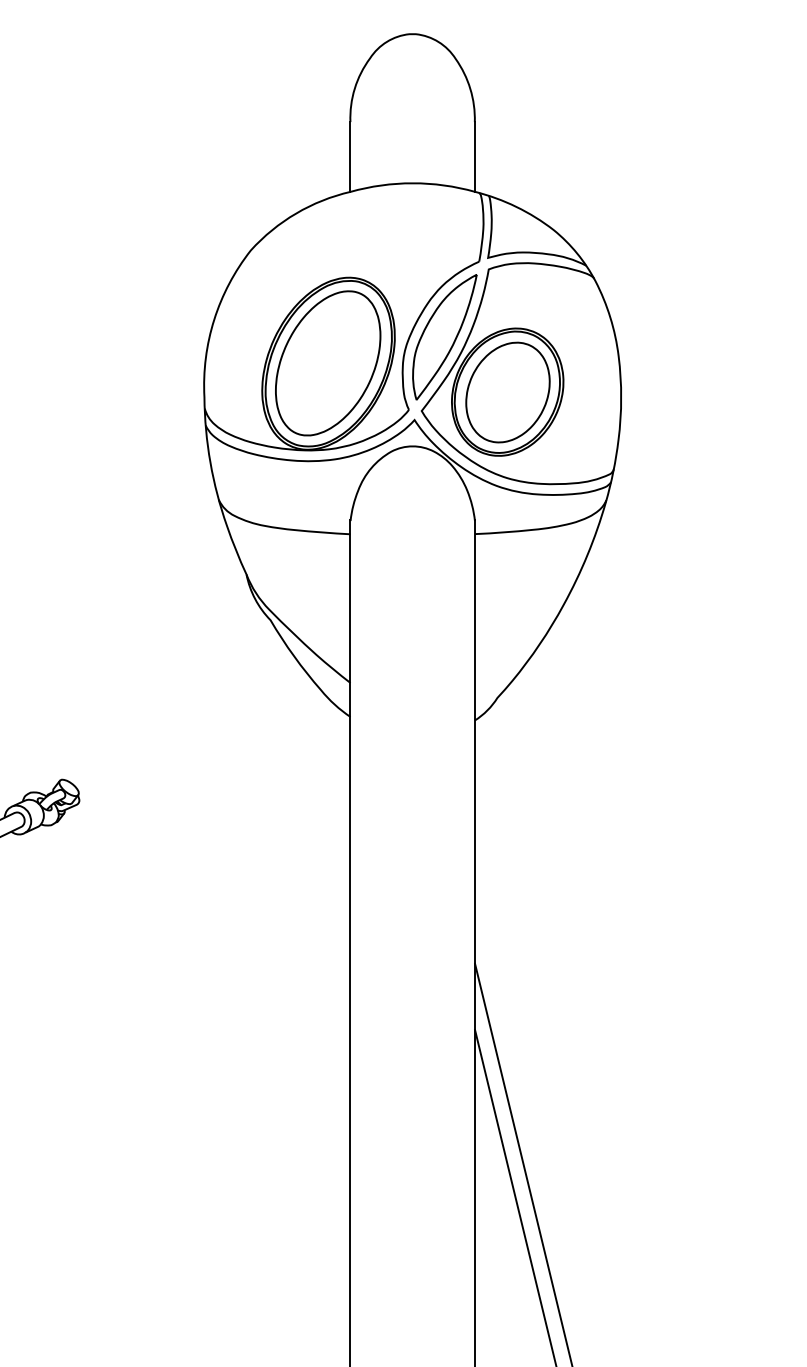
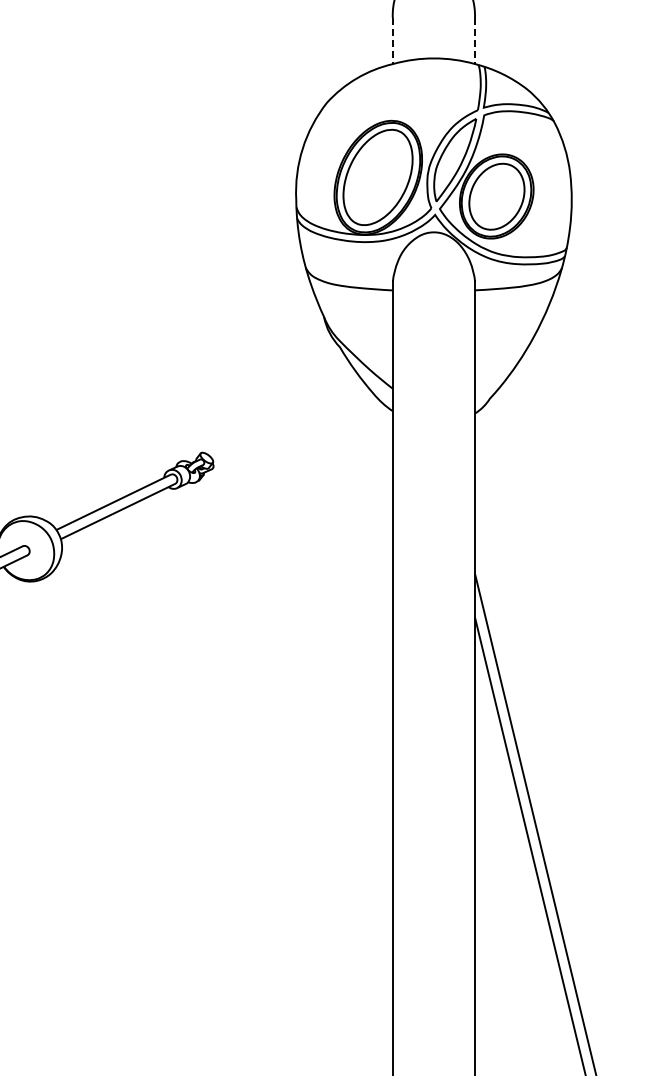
line: (350, 157) -> (392, 41), solid -> dashed
line: (475, 157) -> (475, 41), solid -> dashed

